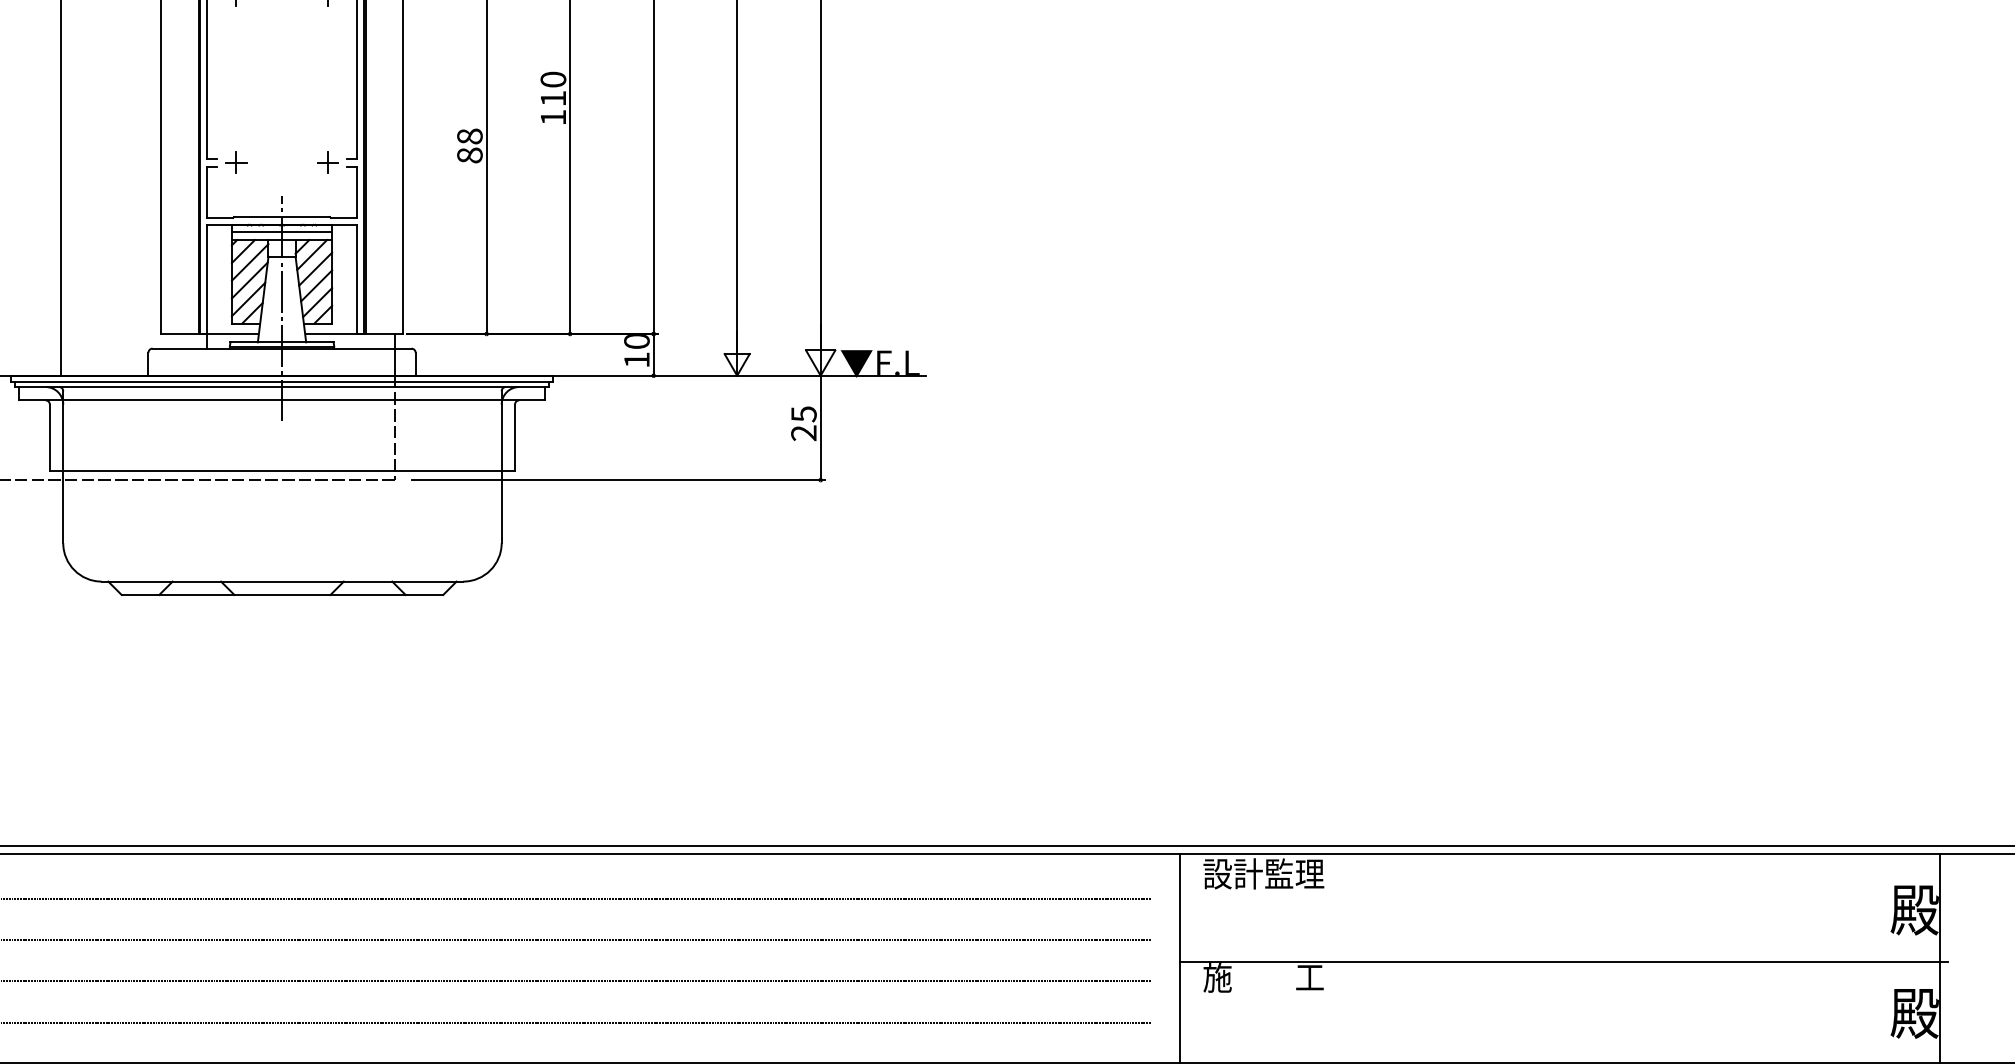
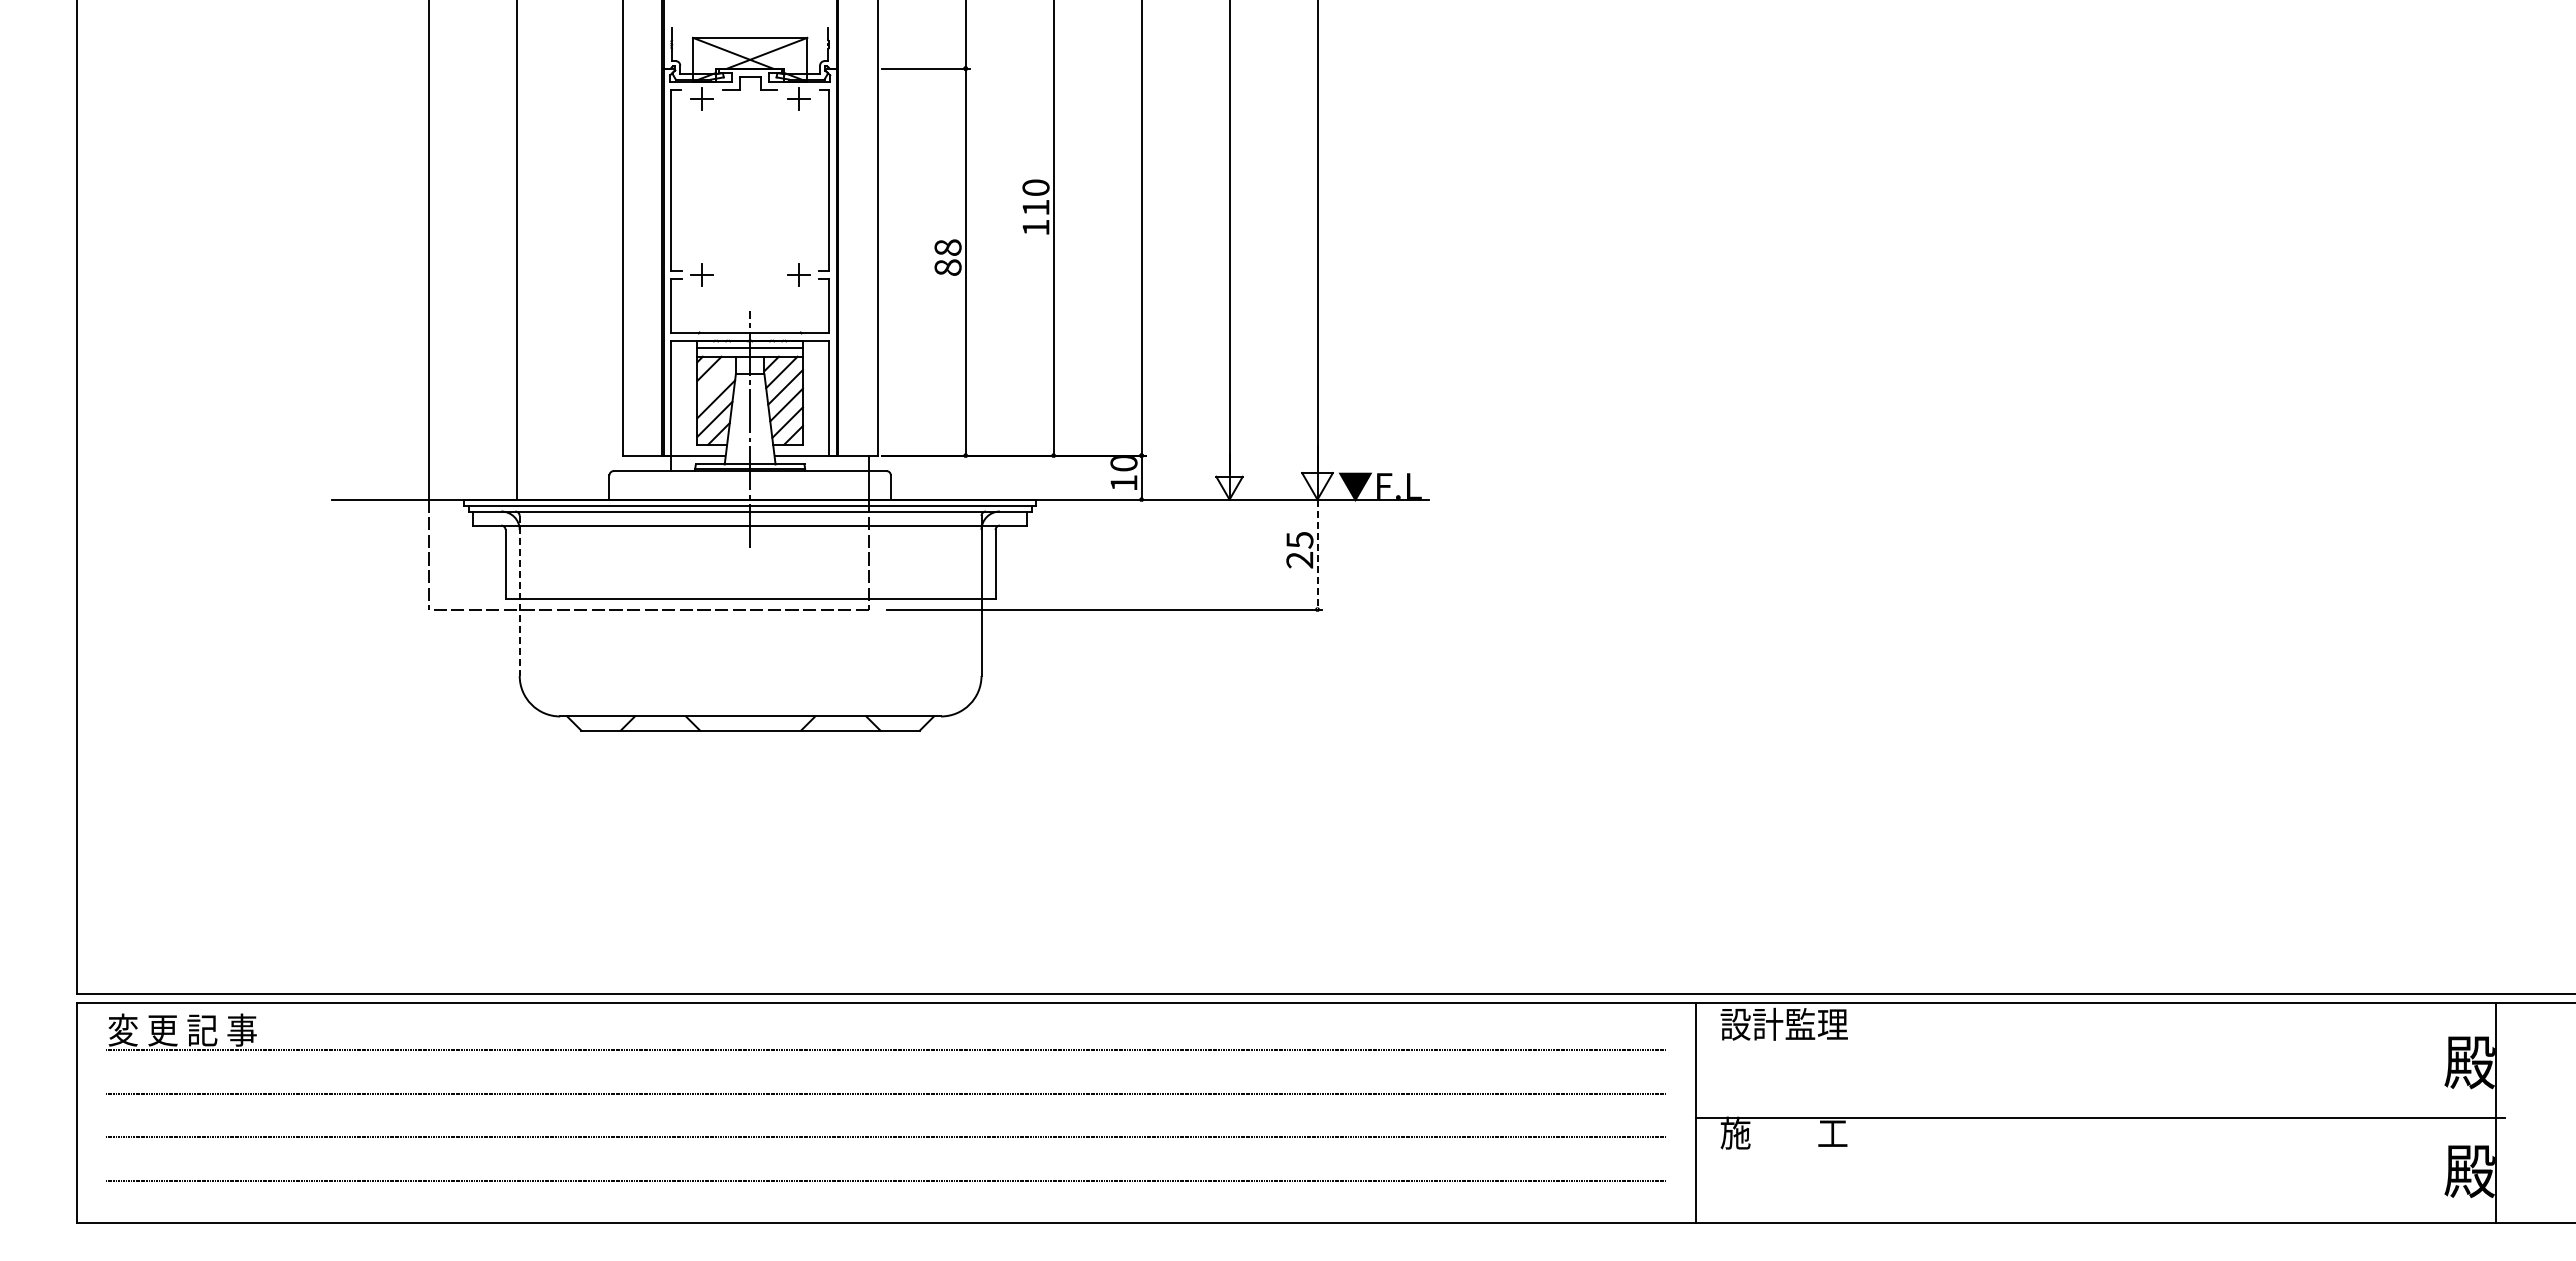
line: (250, 262) -> (716, 380), removed
line: (820, 427) -> (1317, 554), solid -> dashed
line: (63, 467) -> (519, 596), solid -> dashed

